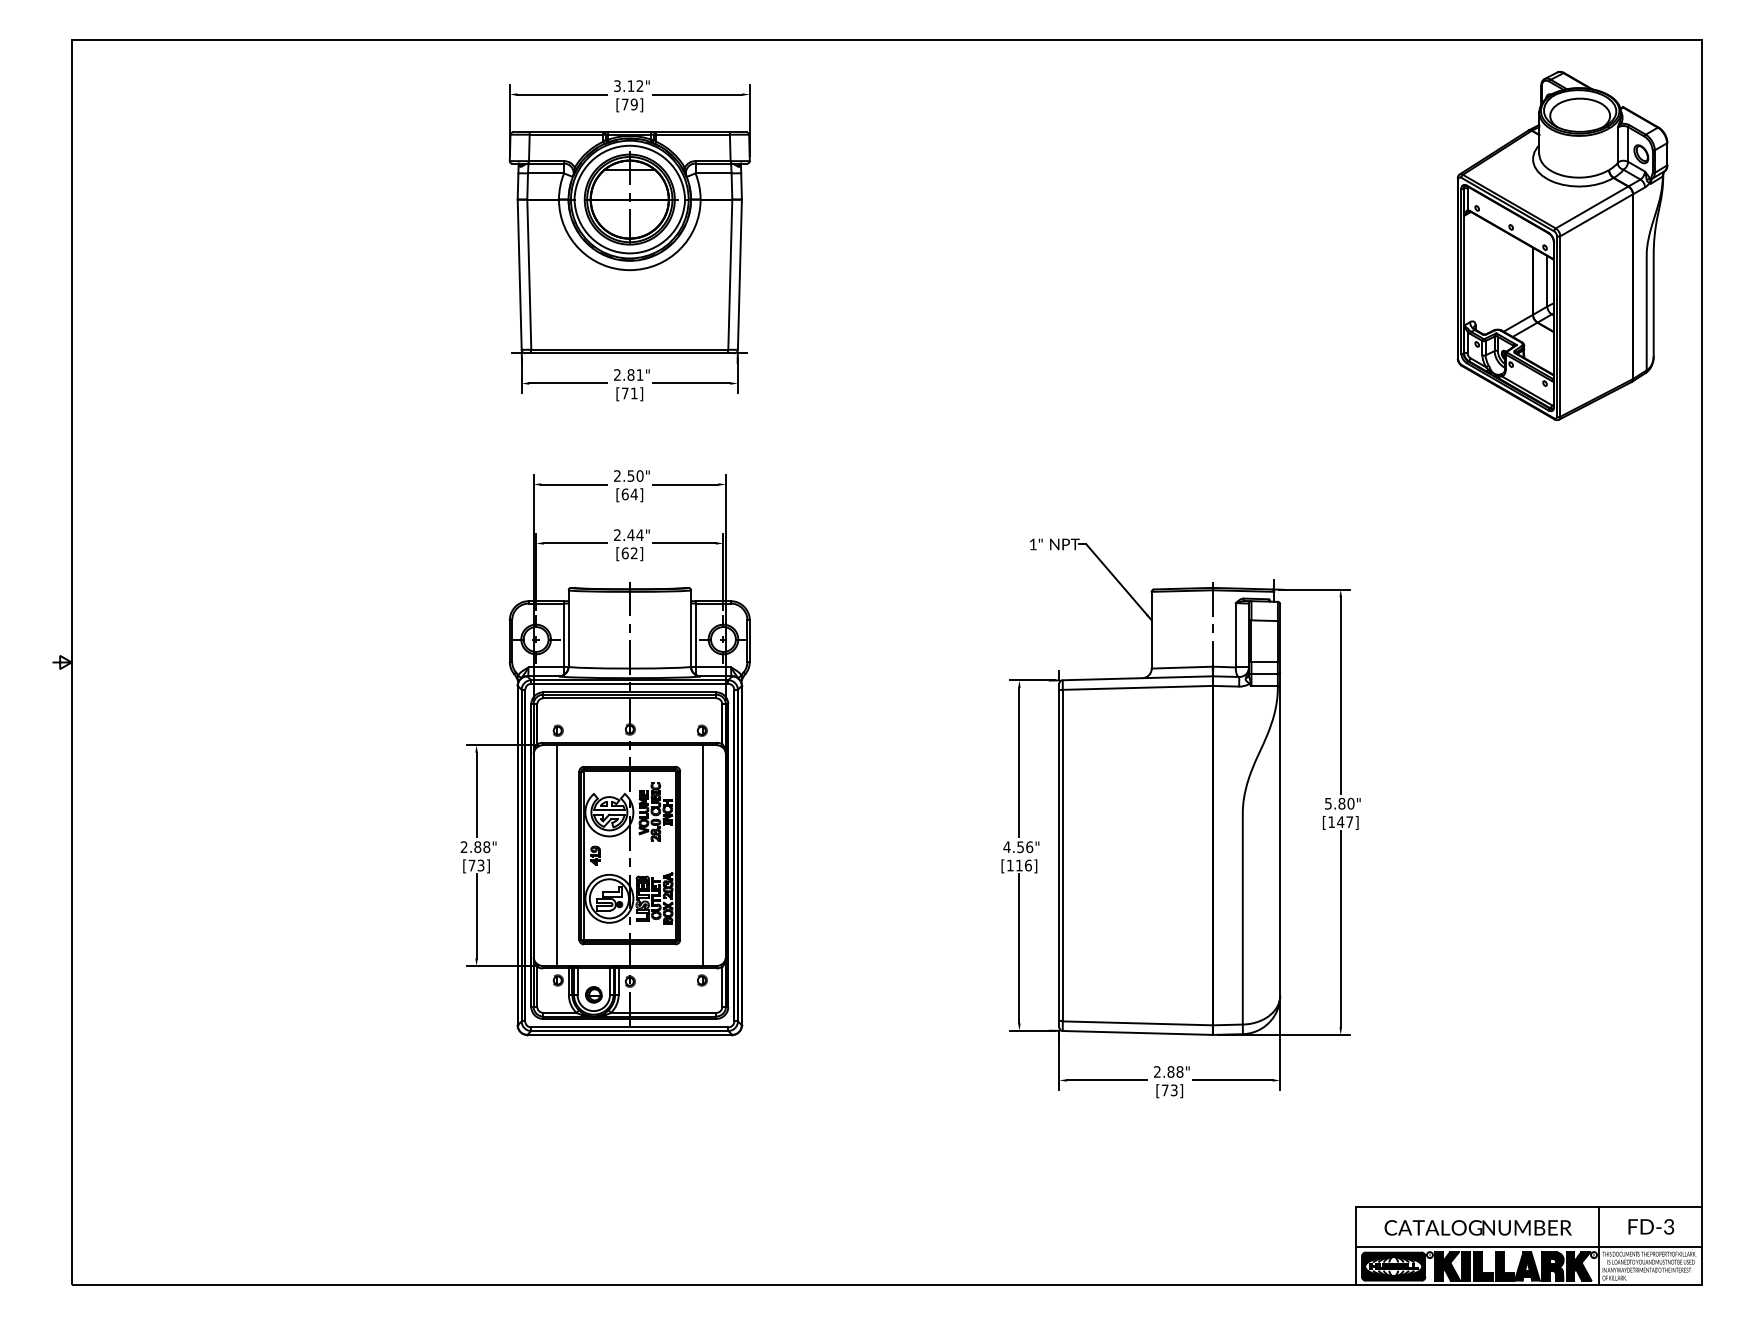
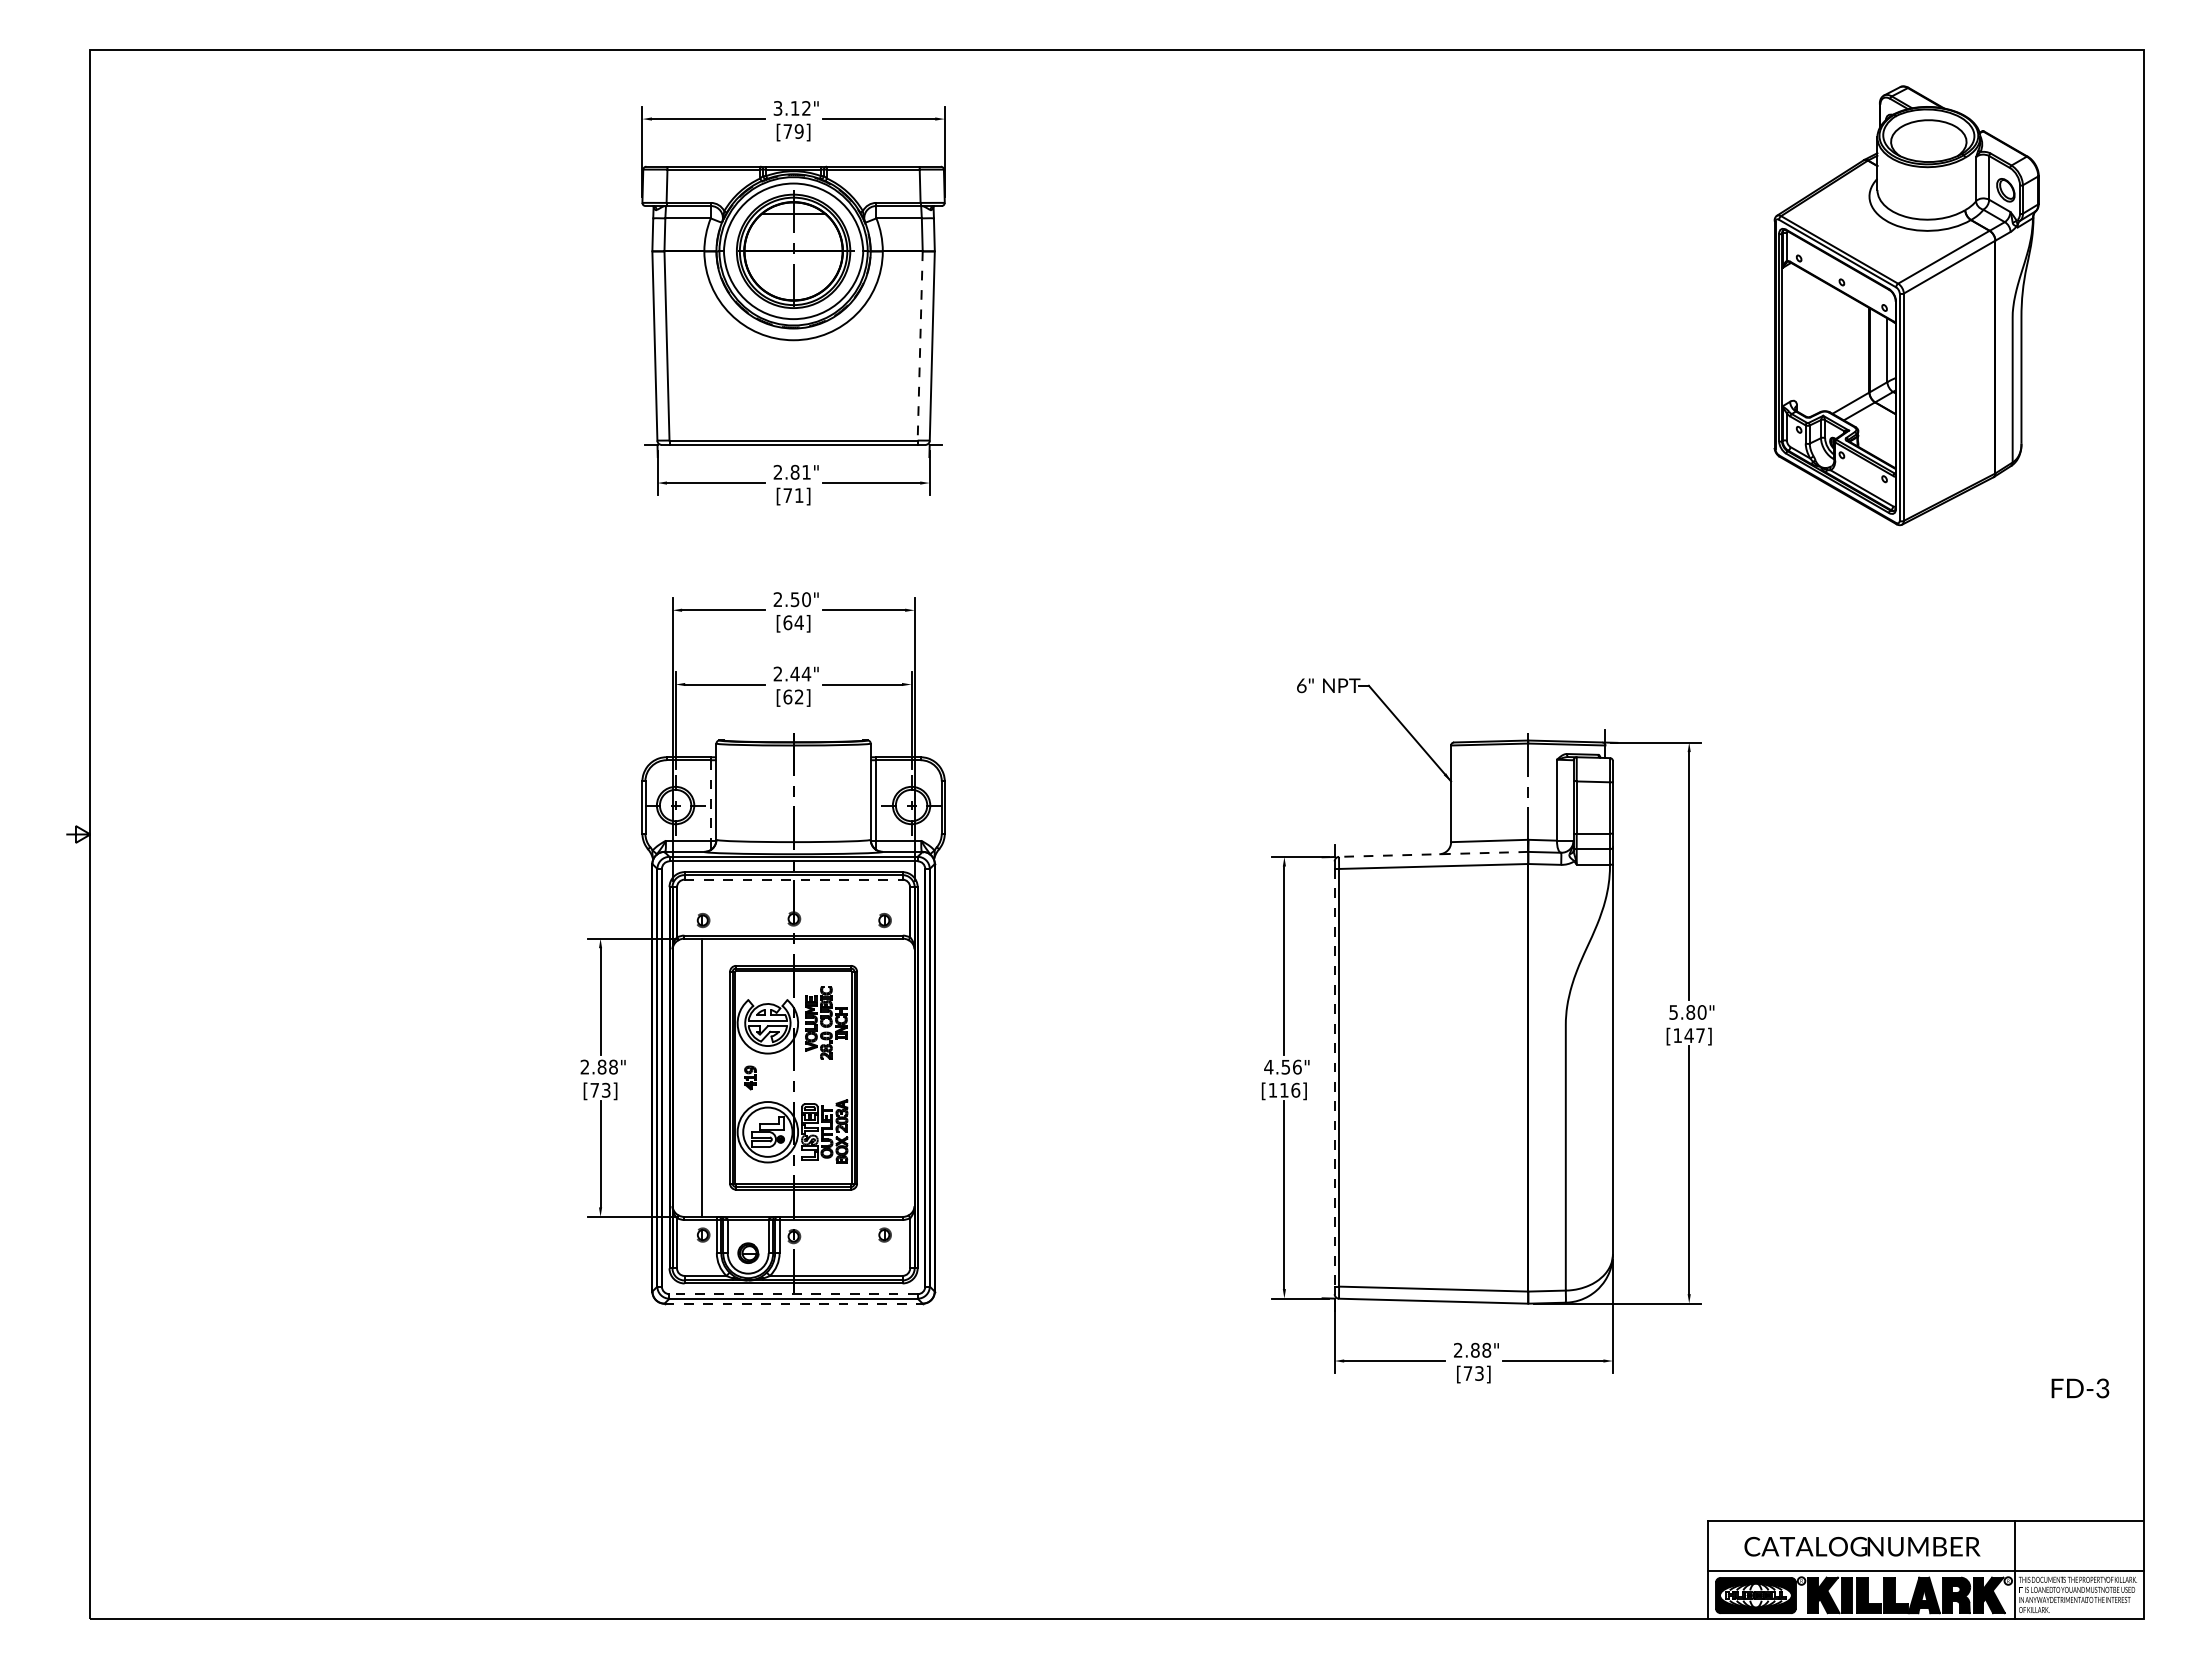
part: (1562, 245) -> (1906, 305), moved
line: (730, 274) -> (920, 345), solid -> dashed
text: (1032, 544) -> (1301, 685), 1" -> 6"
line: (563, 635) -> (710, 800), solid -> dashed
line: (1137, 678) -> (1433, 854), solid -> dashed
line: (629, 698) -> (793, 879), solid -> dashed
line: (702, 855) -> (885, 1077), removed
line: (1059, 855) -> (1334, 1077), solid -> dashed
line: (629, 1027) -> (793, 1294), solid -> dashed
line: (630, 1034) -> (794, 1303), solid -> dashed
text: (1651, 1226) -> (2080, 1388), moved

